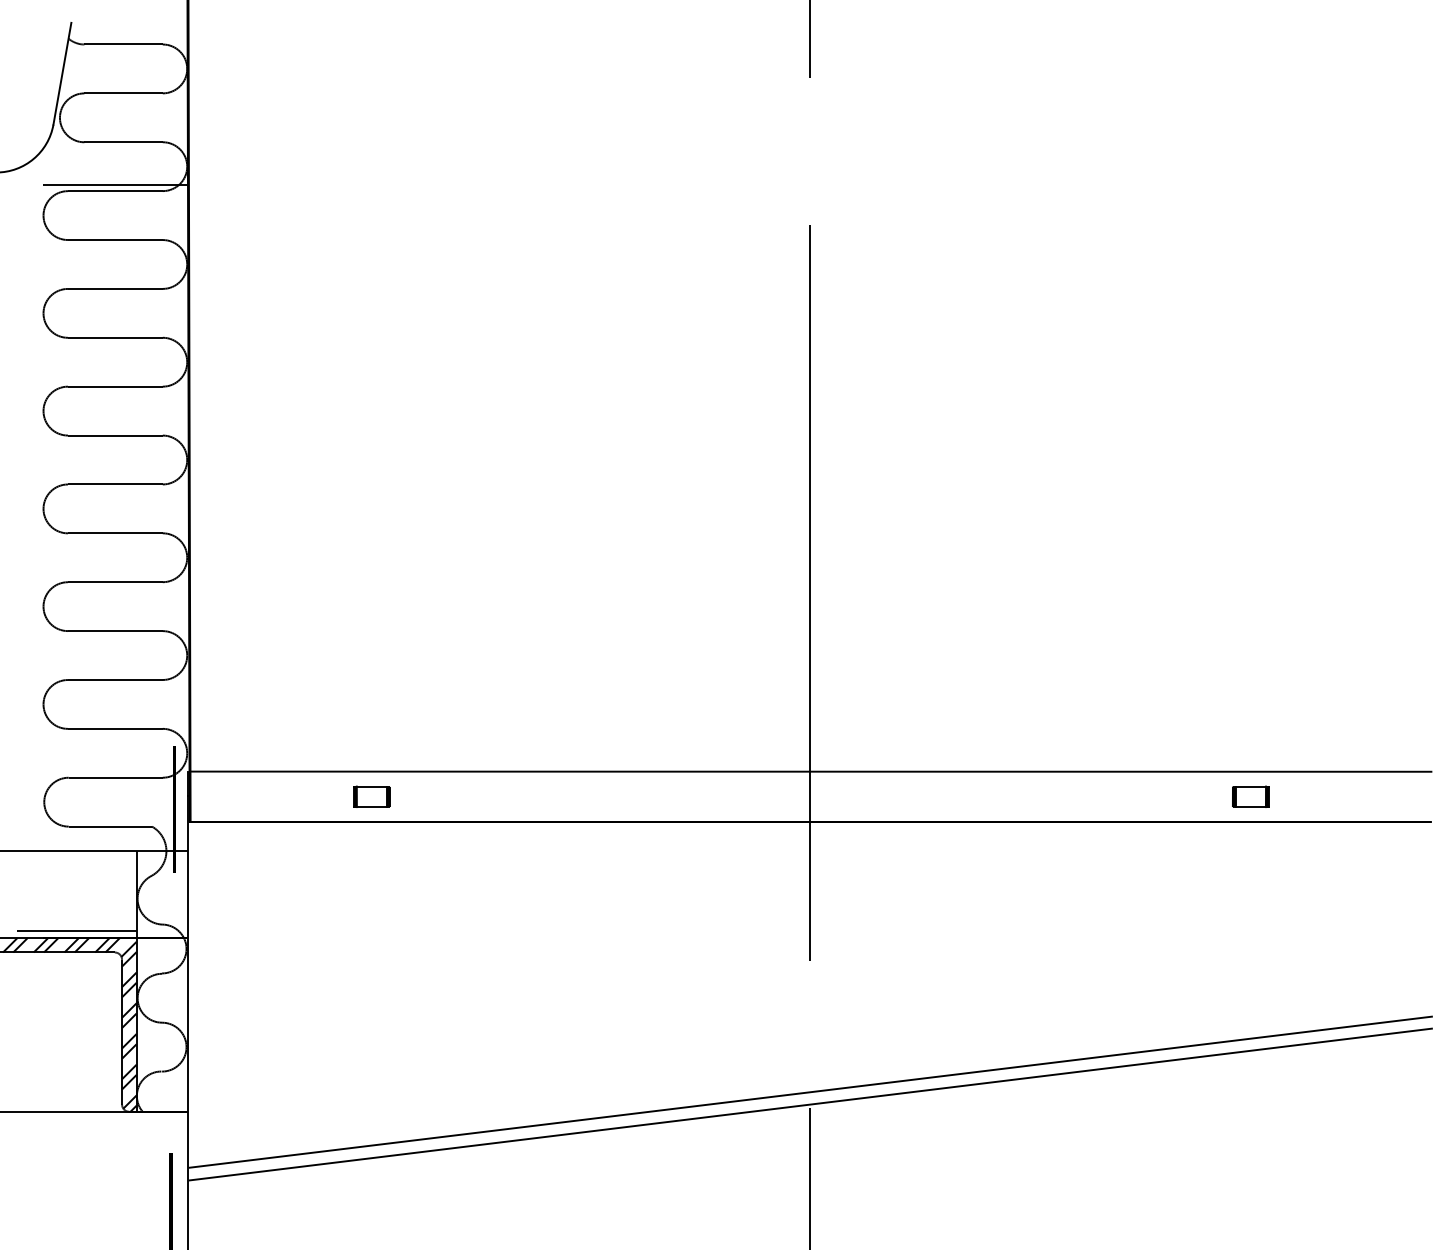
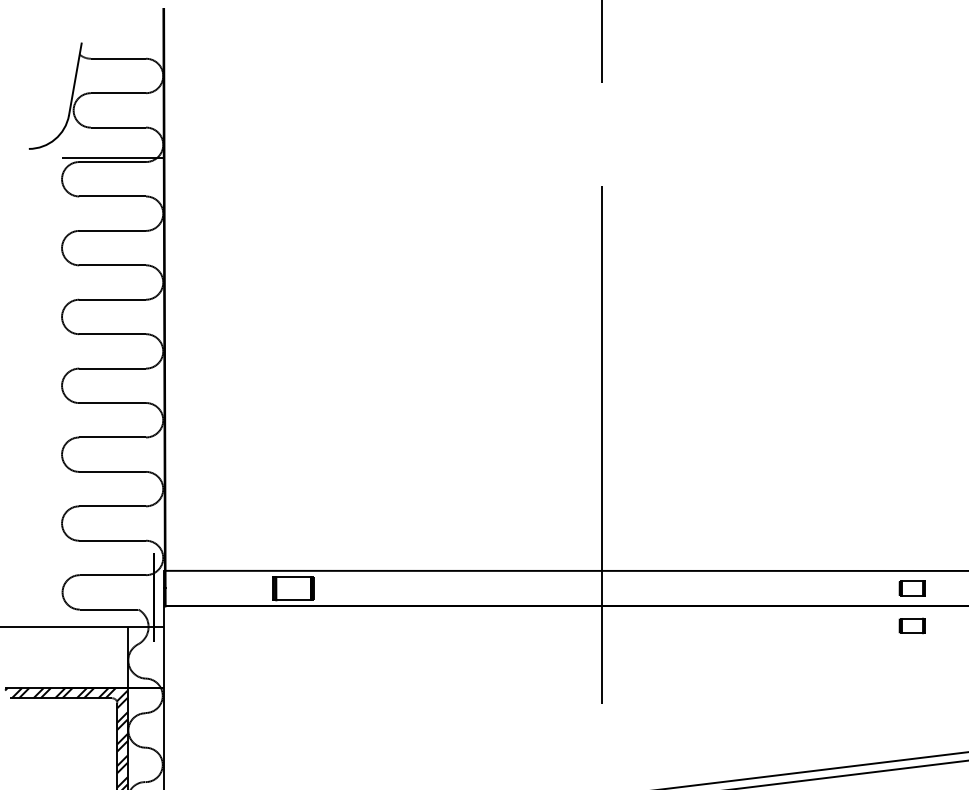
part: (371, 796) -> (293, 588), size x1.6
part: (1250, 849) -> (912, 625), added
line: (76, 930) -> (85, 682), removed

